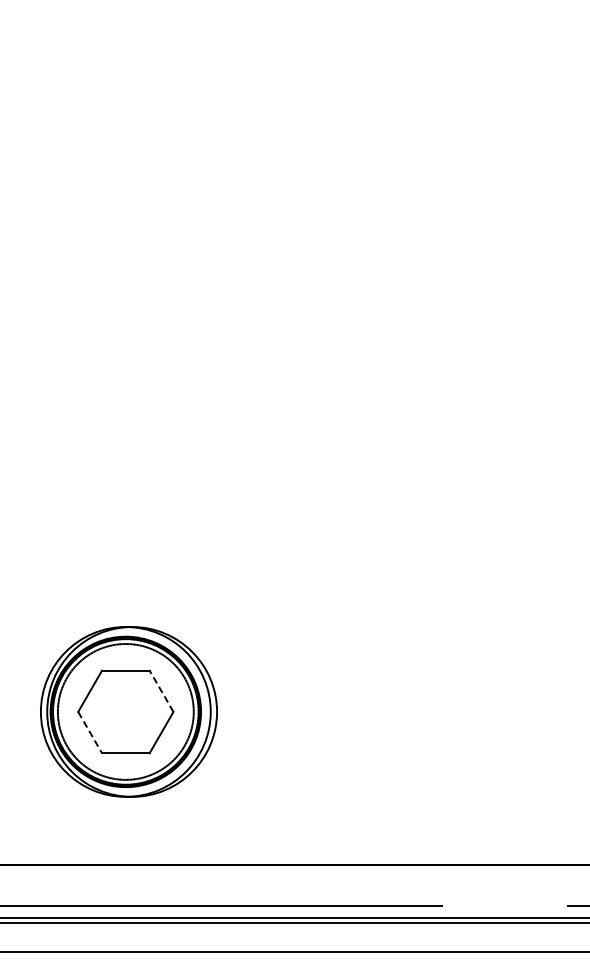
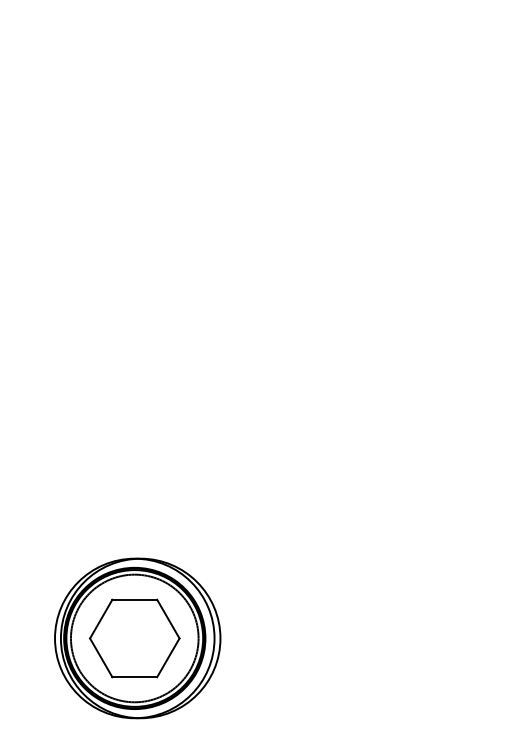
line: (161, 691) -> (168, 619), dashed -> solid
line: (90, 732) -> (101, 657), dashed -> solid

